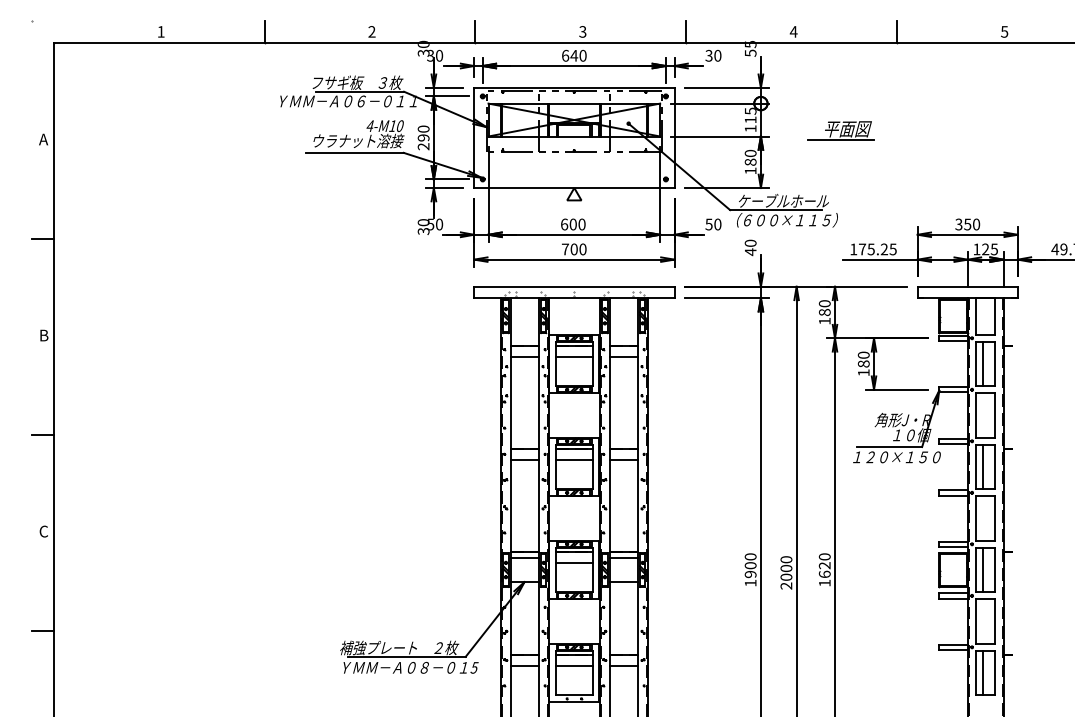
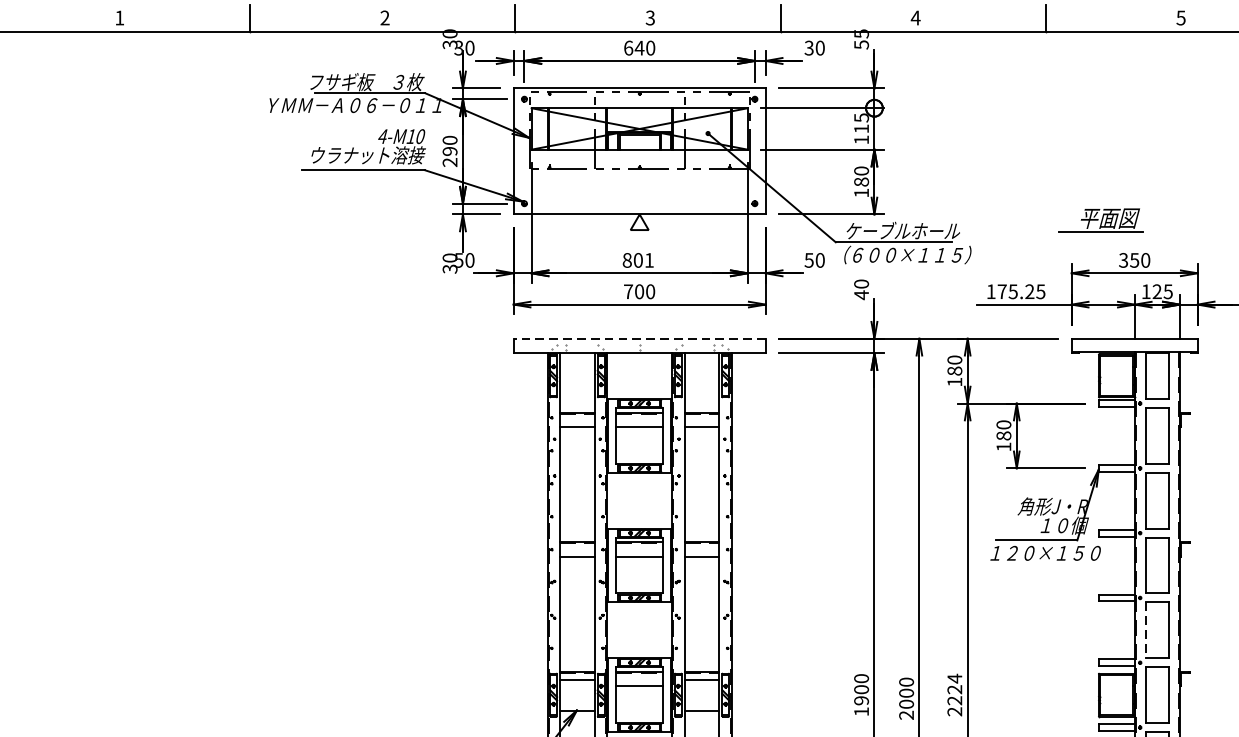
part: (840, 130) -> (1100, 220), moved
text: (573, 224) -> (638, 260), 600 -> 801
line: (573, 286) -> (638, 338), solid -> dashed
line: (982, 363) -> (1153, 435), removed
line: (982, 466) -> (1153, 564), removed
line: (976, 519) -> (1145, 631), solid -> dashed
text: (824, 569) -> (954, 694), 1620 -> 2224
line: (982, 569) -> (1153, 694), removed

